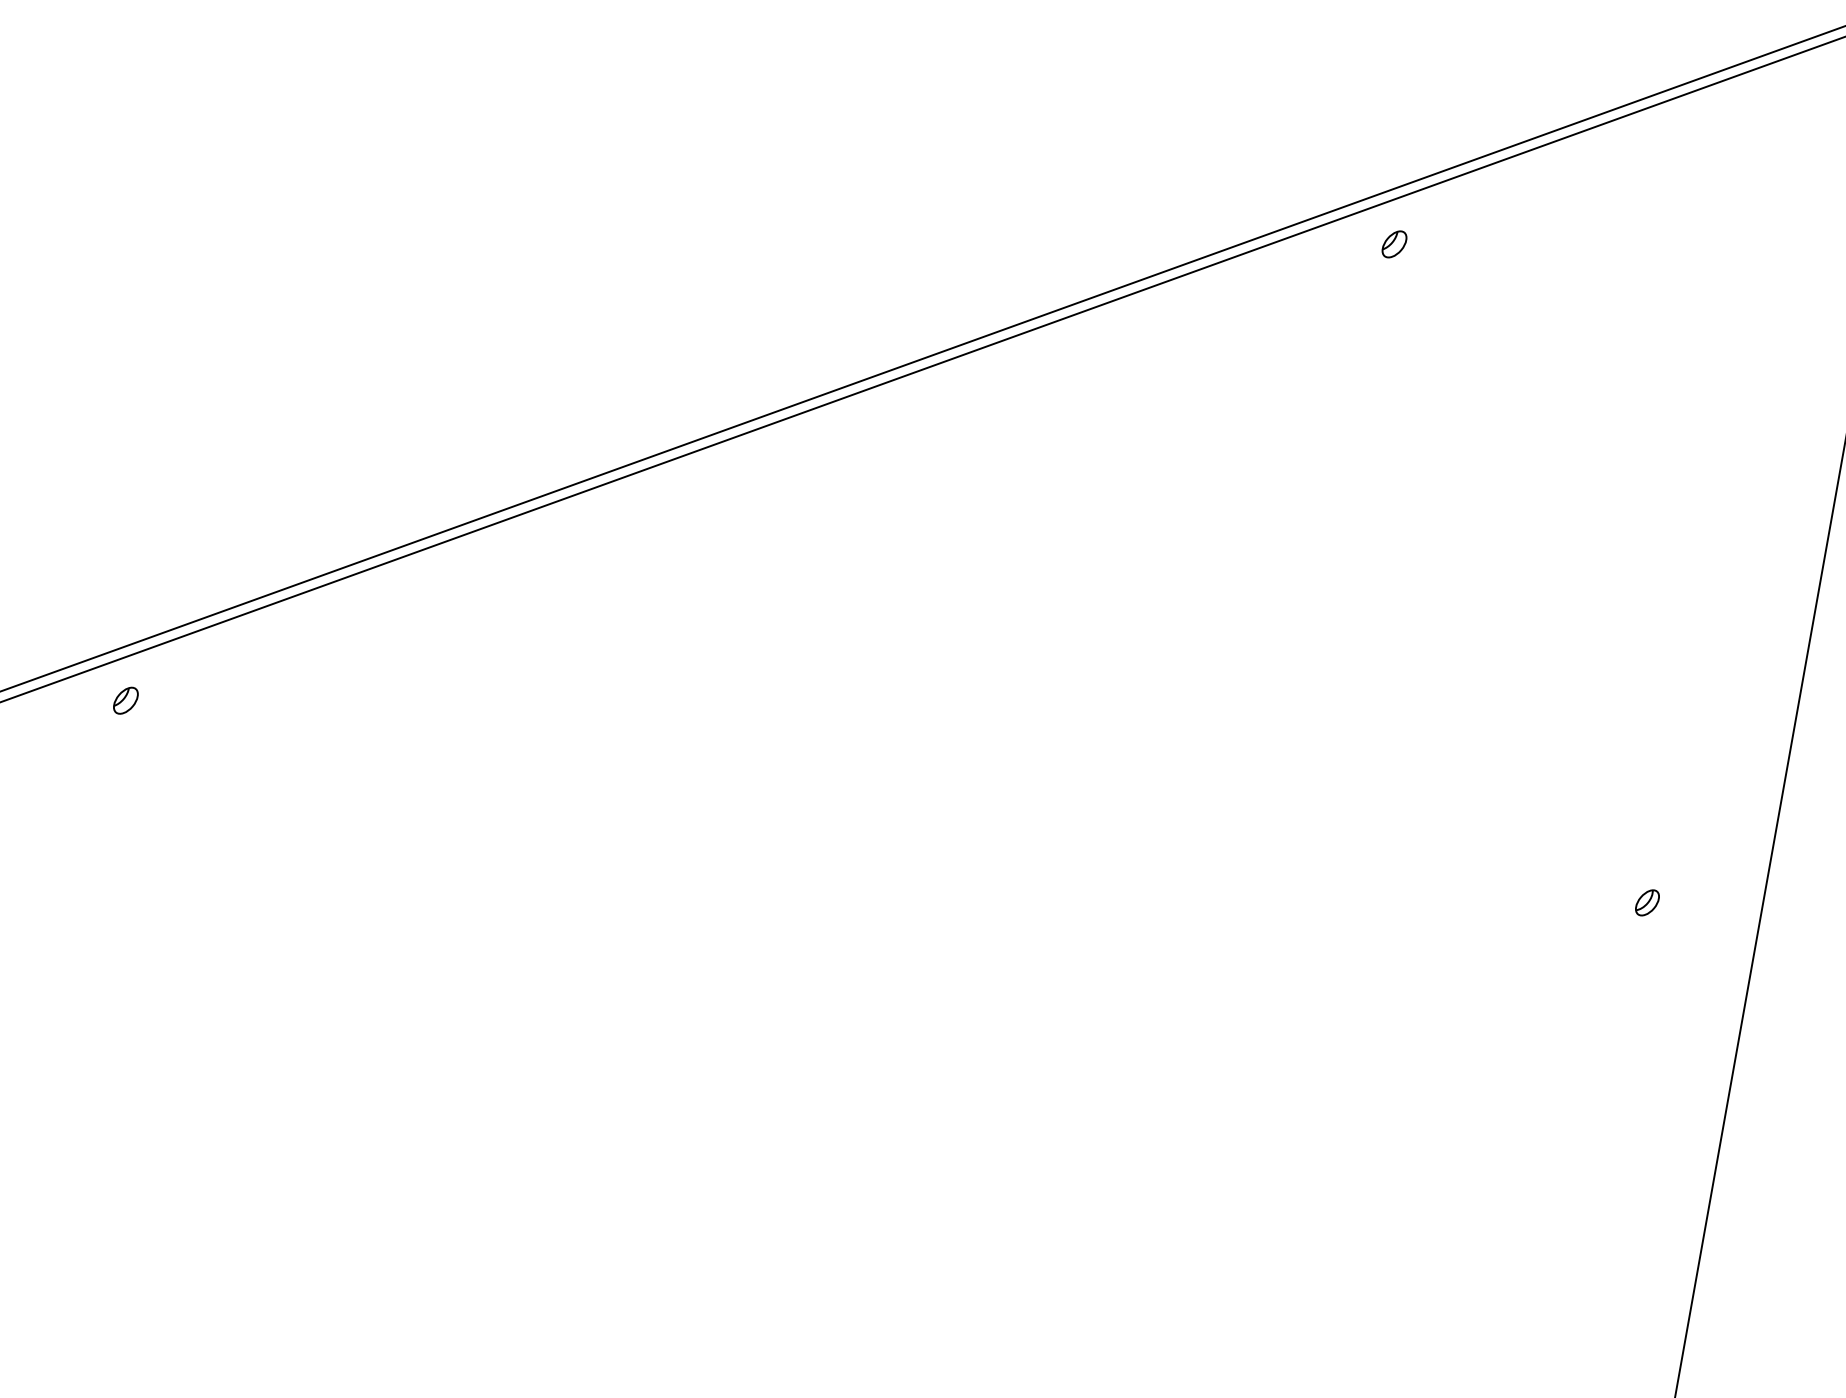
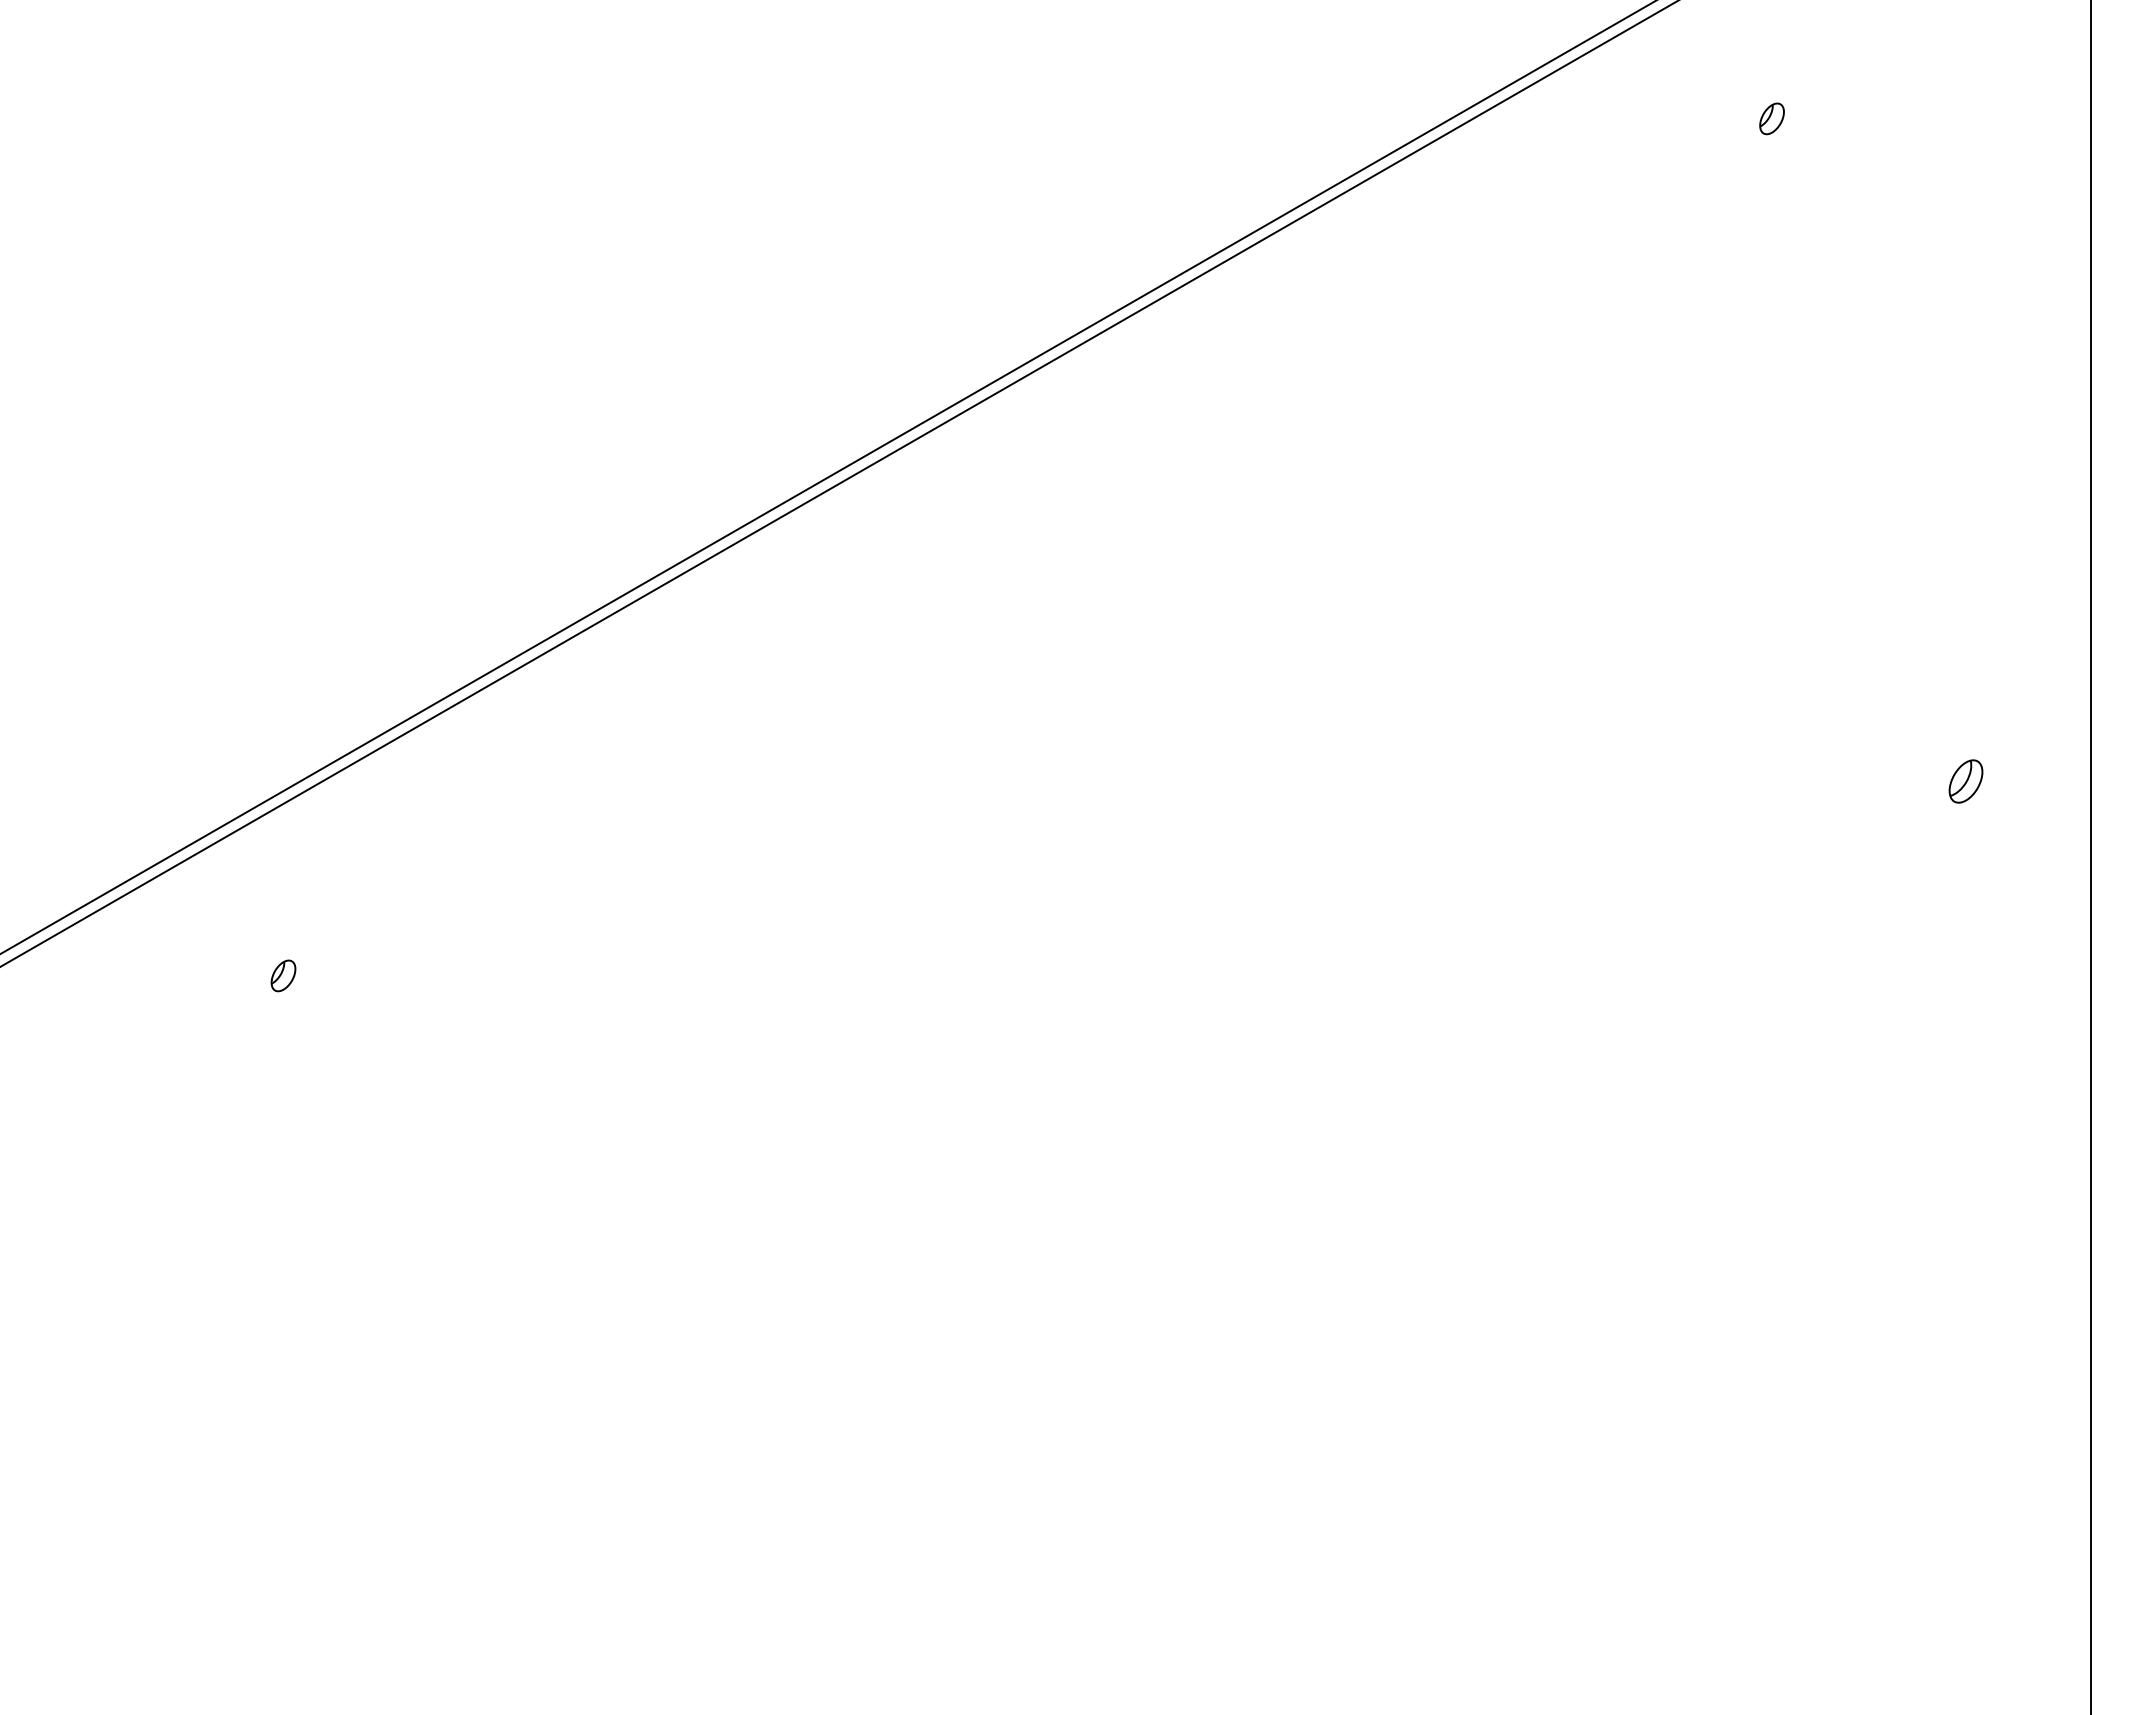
part: (1394, 243) -> (1771, 118), moved
part: (125, 700) -> (283, 975), moved
part: (1647, 902) -> (1965, 781), size x1.43

